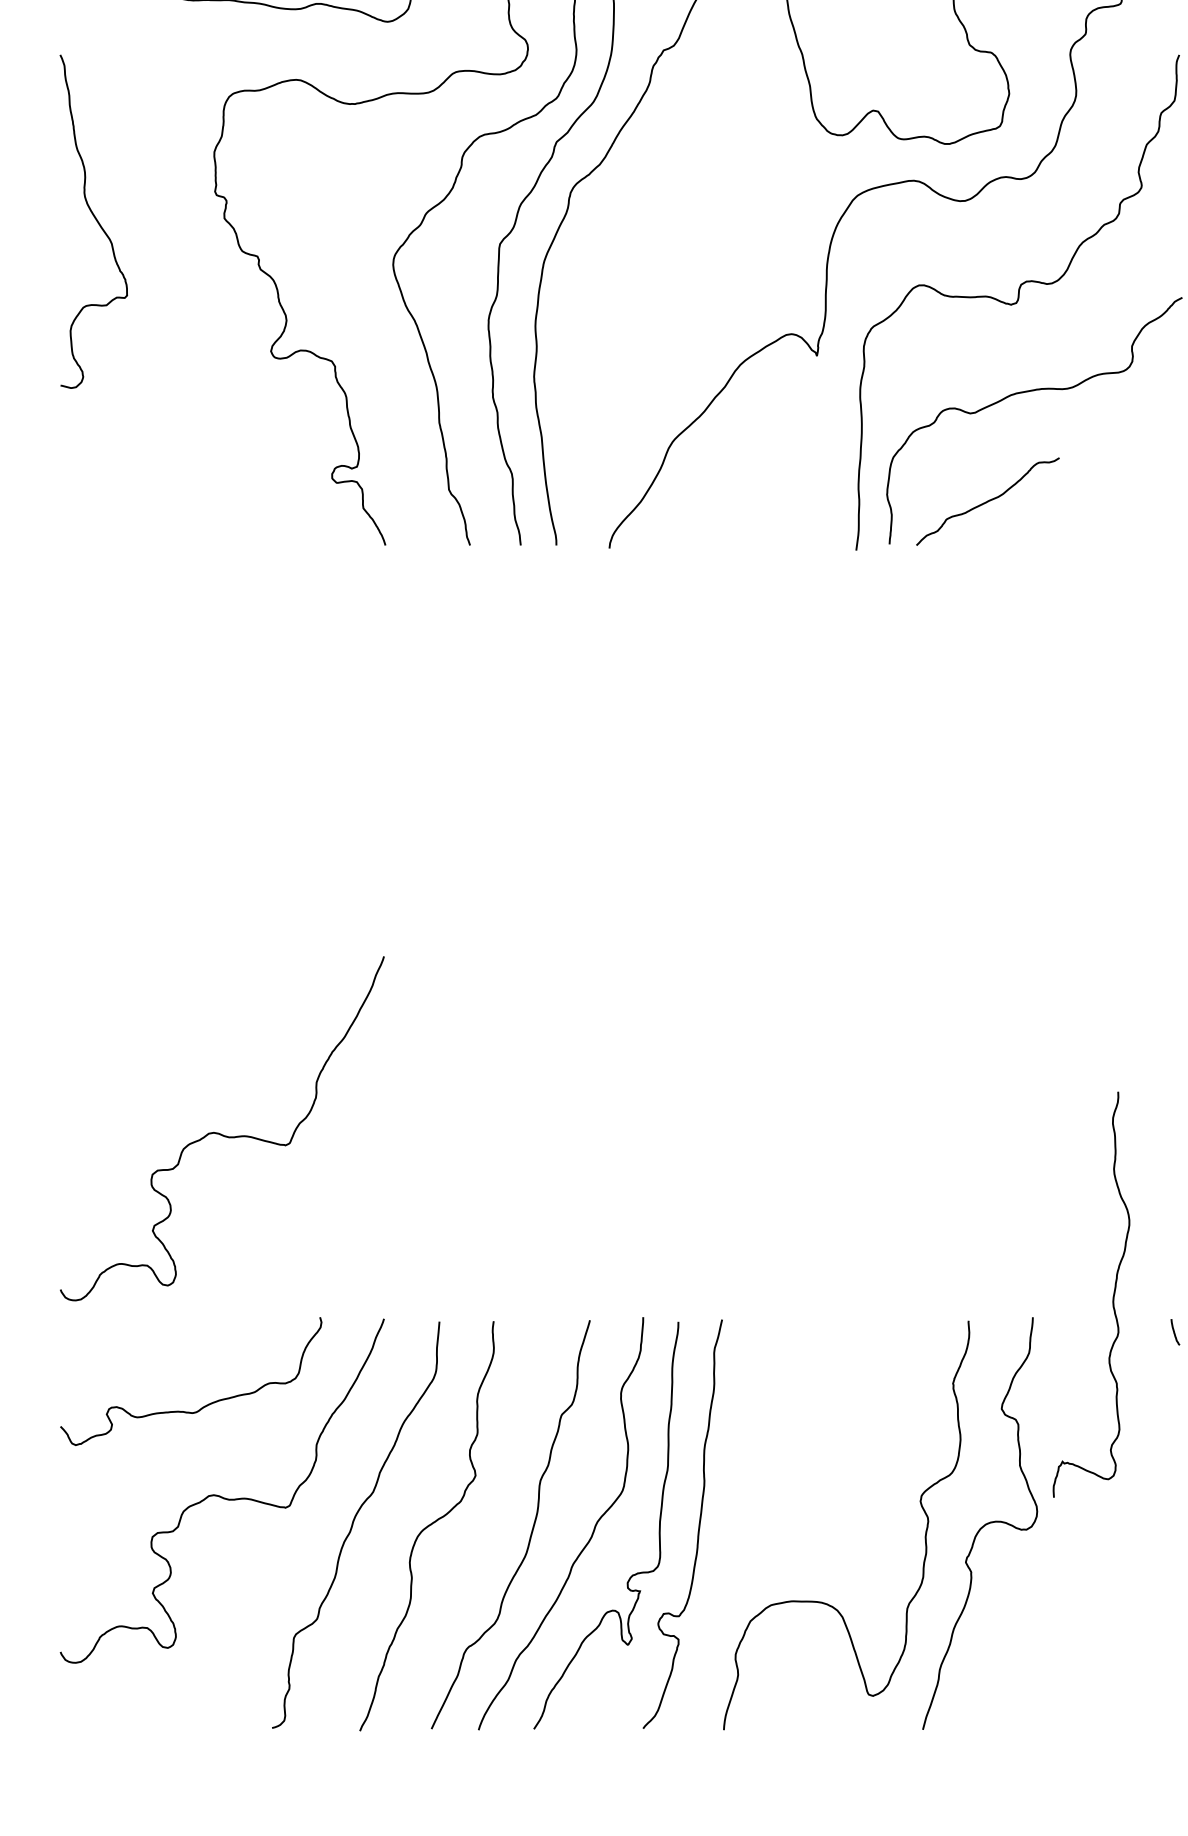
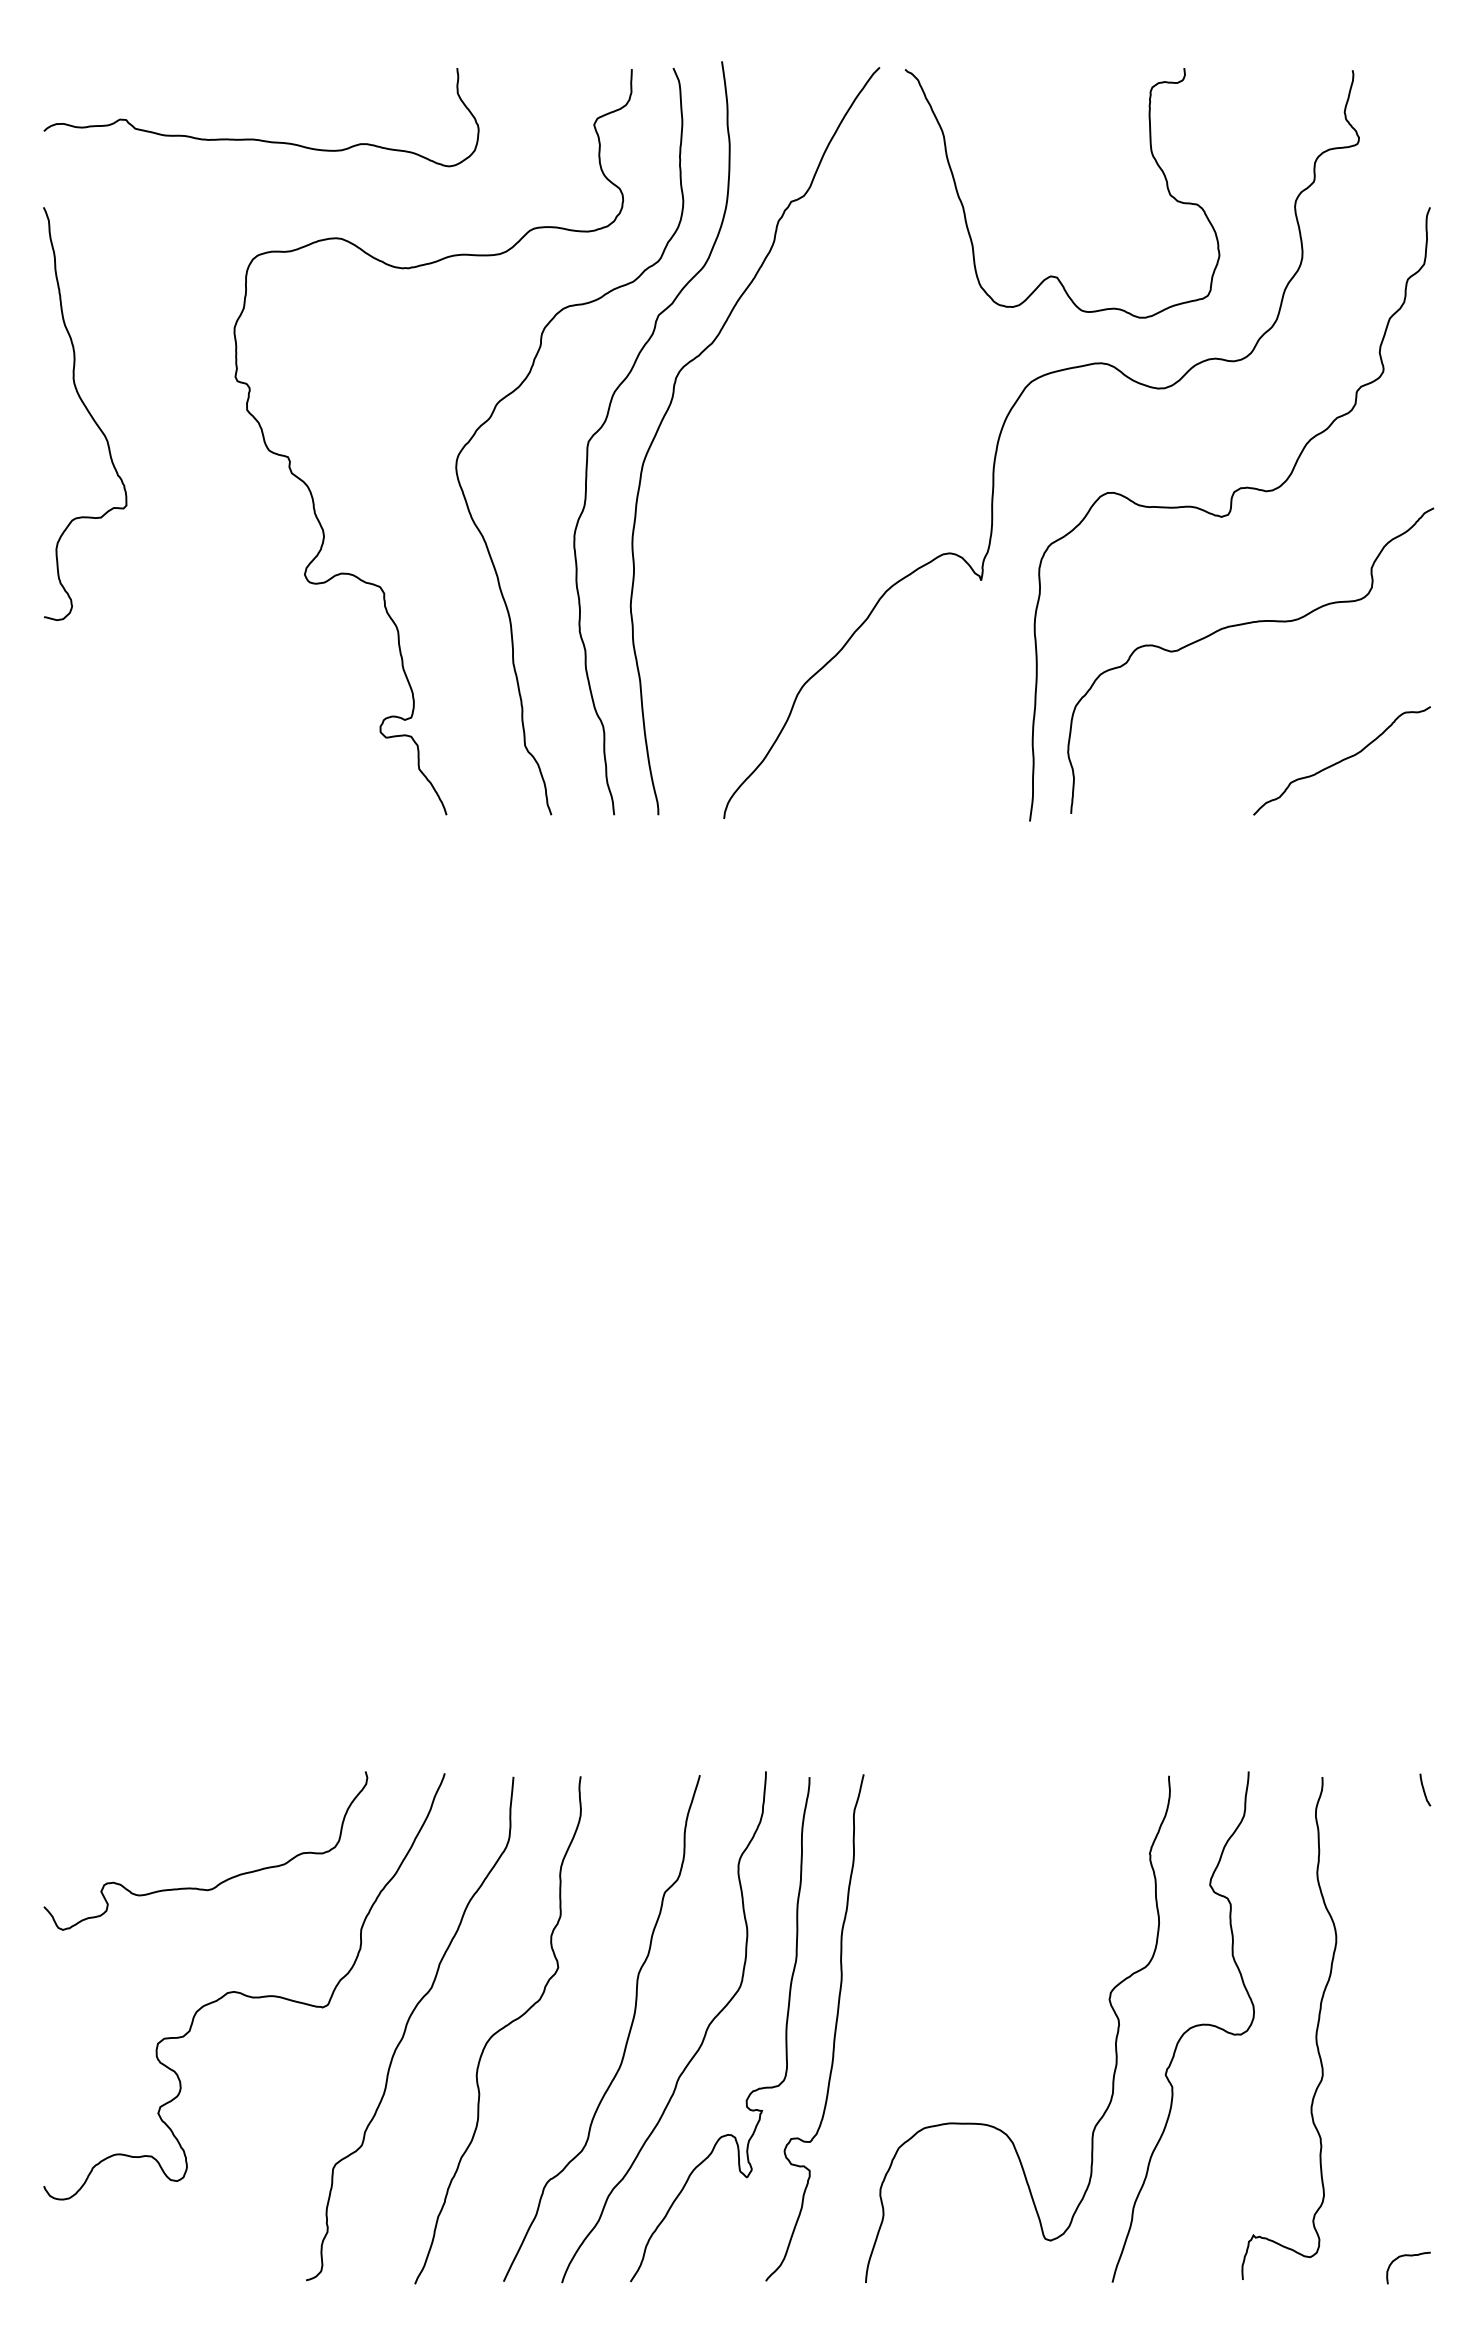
curve: (987, 501) -> (1341, 760), moved
curve: (219, 1133) -> (241, 1543), removed
curve: (1112, 1297) -> (1315, 2031), moved
curve: (1161, 1708) -> (1408, 2256), added

